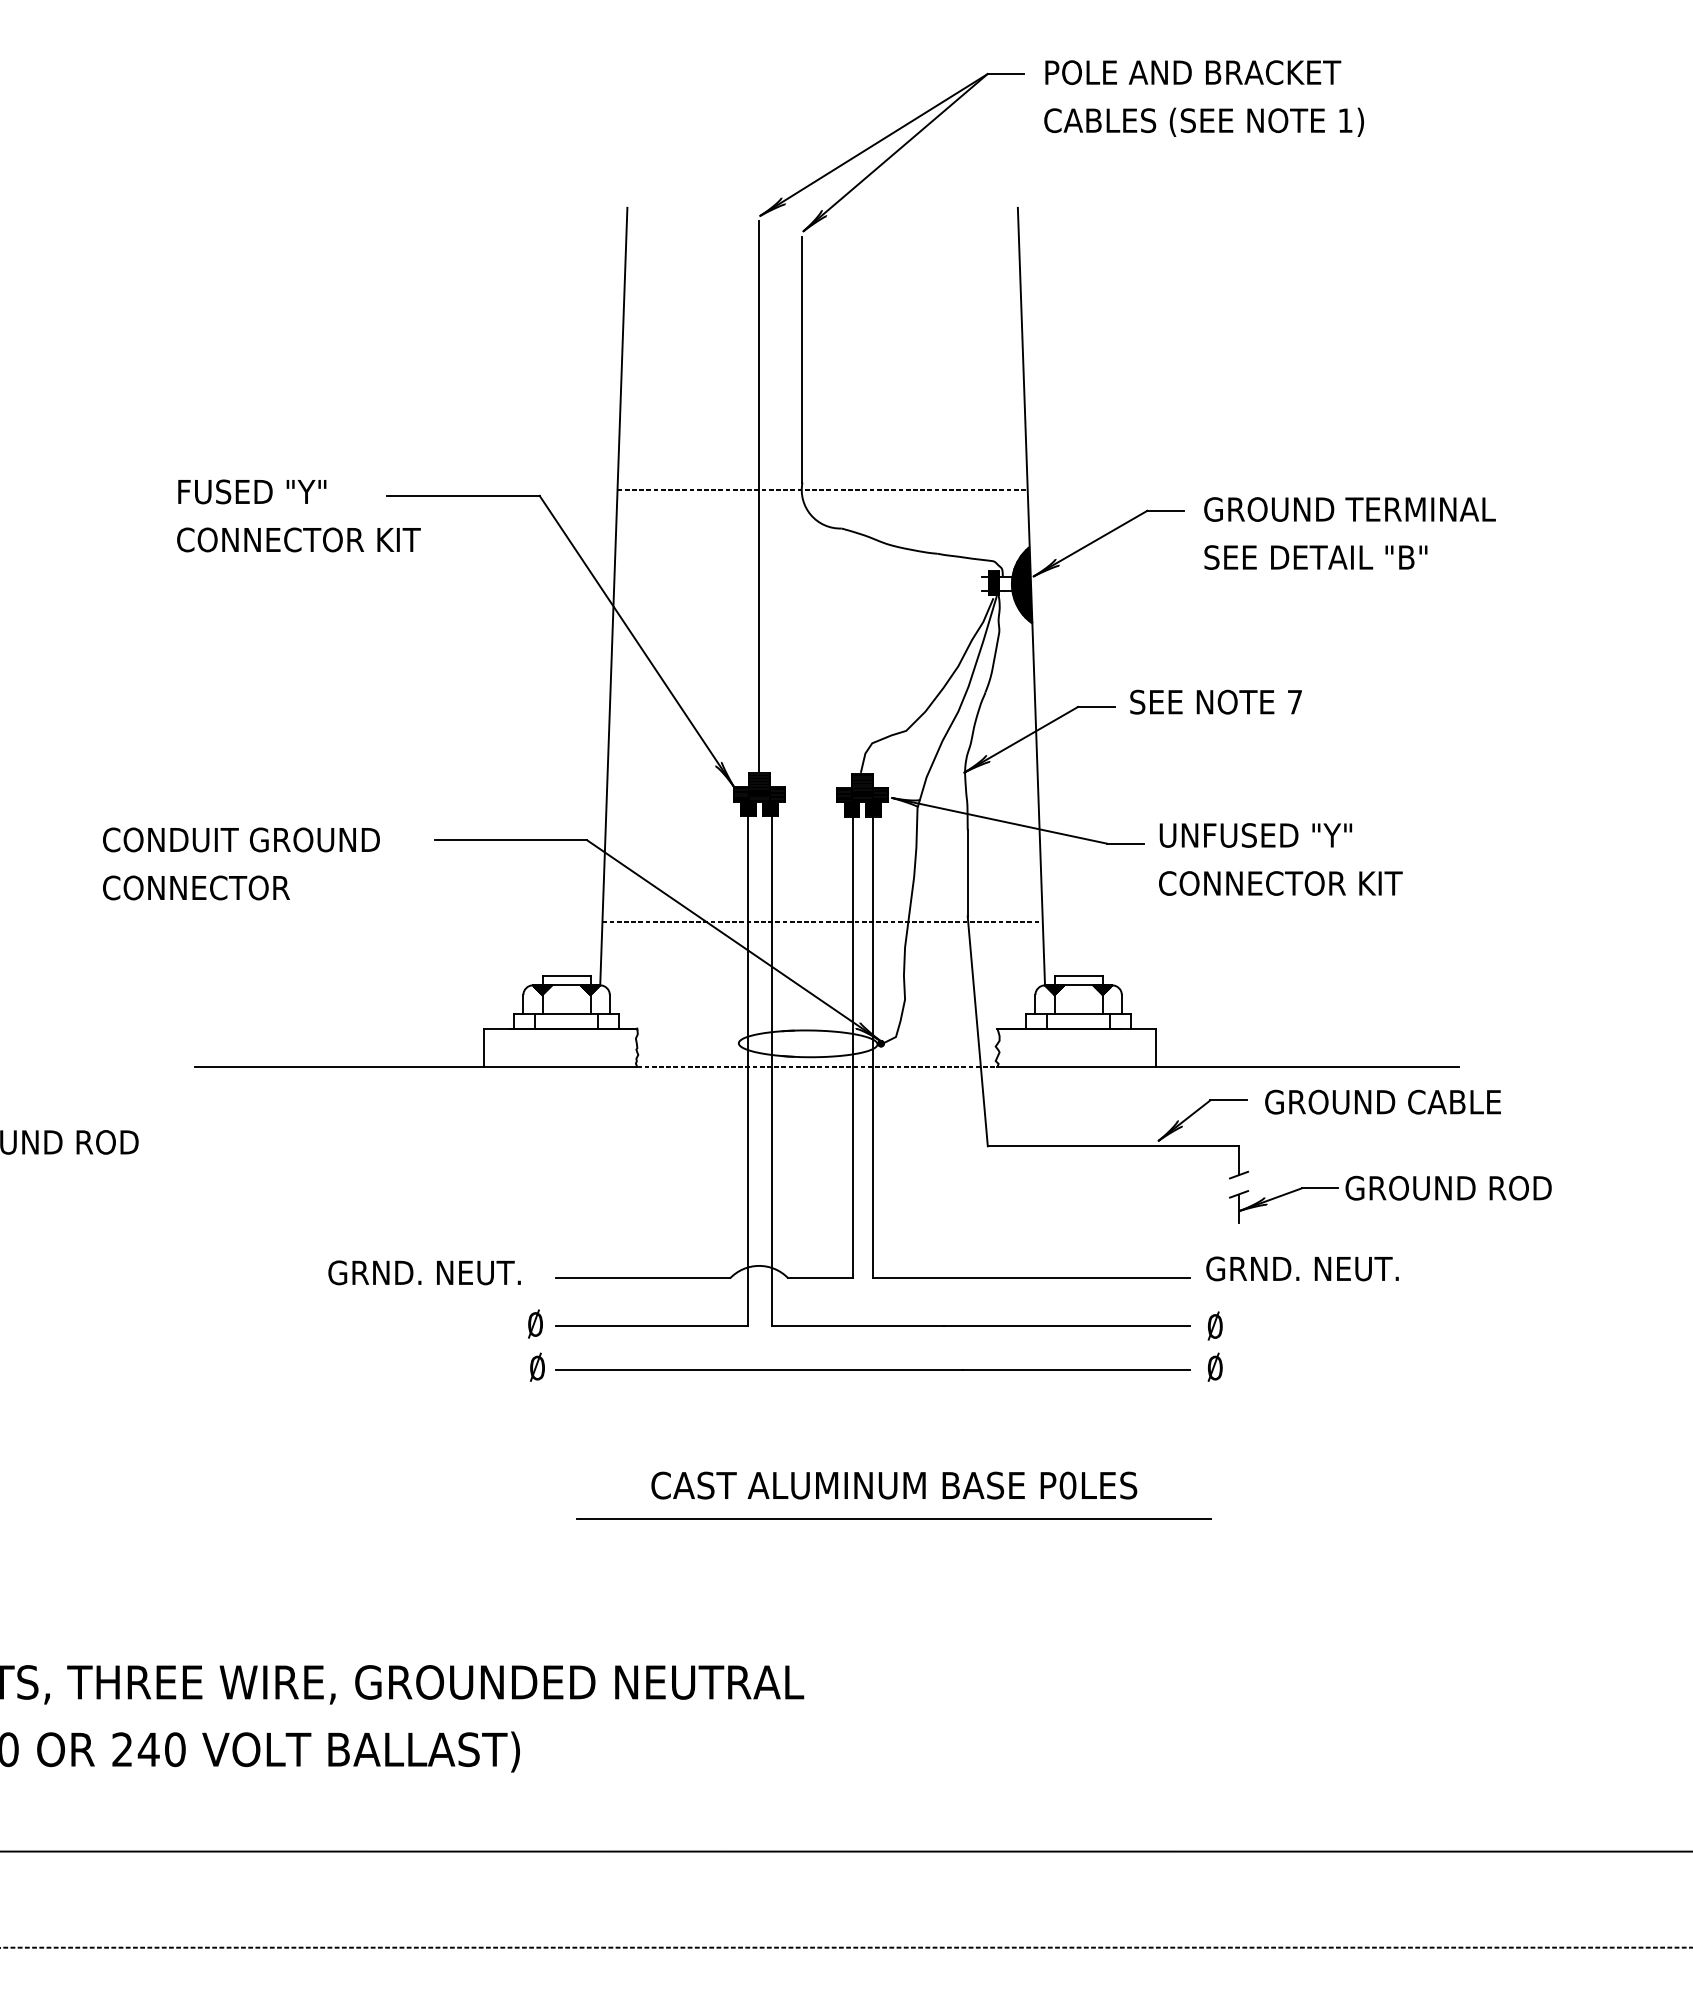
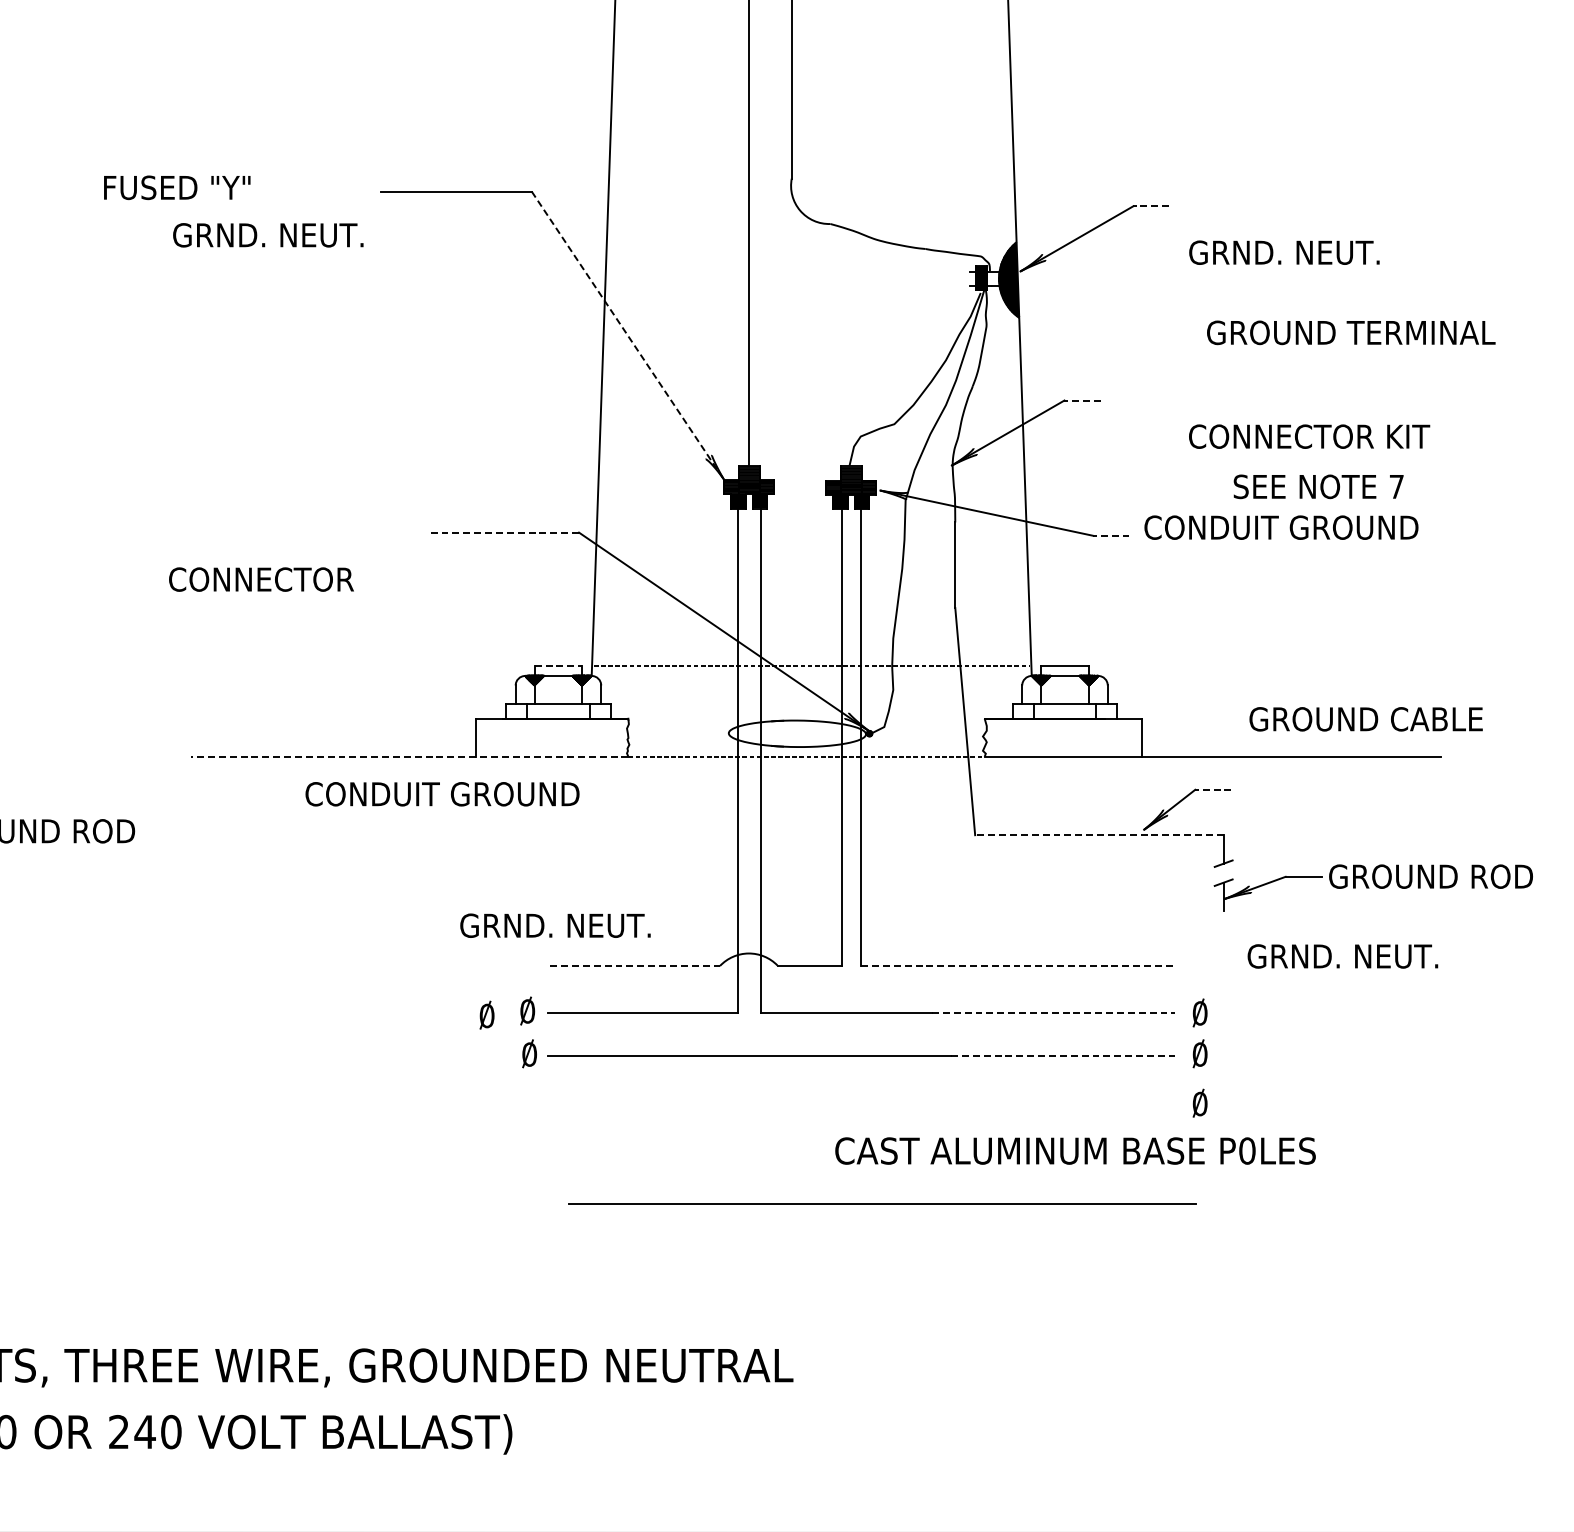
line: (822, 489) -> (811, 185), removed
text: (252, 491) -> (177, 187), moved
text: (1349, 509) -> (1350, 332), moved
line: (1165, 510) -> (1150, 206), solid -> dashed
text: (304, 539) -> (299, 234), CONNECTOR KIT -> GRND. NEUT.
text: (1315, 557) -> (1299, 252), SEE DETAIL "B" -> GRND. NEUT.
line: (637, 641) -> (628, 335), solid -> dashed
text: (1215, 701) -> (1318, 486), moved
line: (1095, 706) -> (1081, 400), solid -> dashed
text: (1297, 835) -> (1281, 527), UNFUSED "Y" -> CONDUIT GROUND
text: (241, 839) -> (442, 793), moved
line: (510, 840) -> (502, 532), solid -> dashed
line: (1125, 843) -> (1111, 535), solid -> dashed
text: (1280, 883) -> (1309, 436), moved
text: (196, 887) -> (261, 579), moved
line: (822, 921) -> (811, 665), moved
line: (567, 975) -> (559, 666), solid -> dashed
line: (416, 1067) -> (409, 757), solid -> dashed
line: (1228, 1100) -> (1213, 789), solid -> dashed
text: (1382, 1101) -> (1365, 718), moved
line: (1113, 1146) -> (1099, 835), solid -> dashed
text: (1302, 1268) -> (1342, 956), moved
text: (424, 1272) -> (555, 925), moved
line: (642, 1278) -> (633, 965), solid -> dashed
line: (1031, 1278) -> (1018, 965), solid -> dashed
line: (1066, 1326) -> (1052, 1013), solid -> dashed
part: (494, 1327) -> (487, 1014), added
line: (1077, 1369) -> (1063, 1055), solid -> dashed
part: (1214, 1416) -> (1199, 1102), added
text: (894, 1485) -> (1075, 1150), moved

